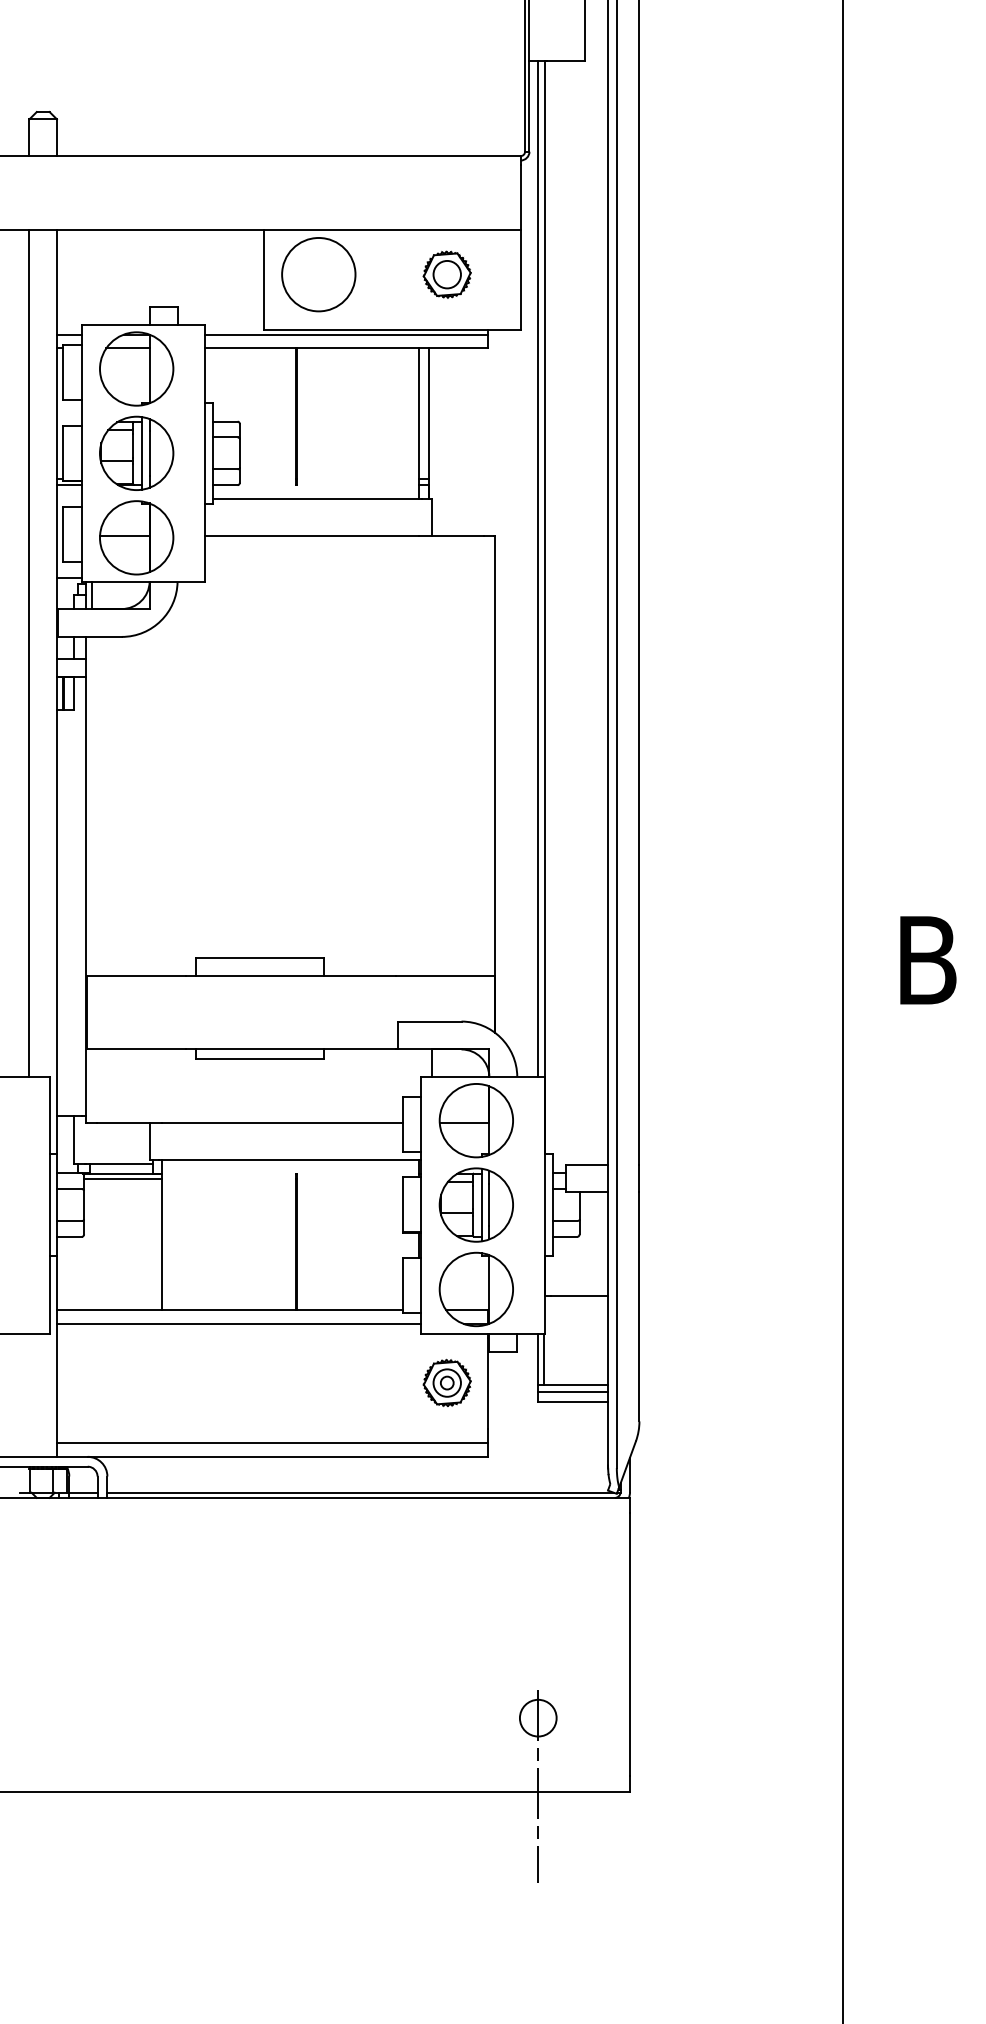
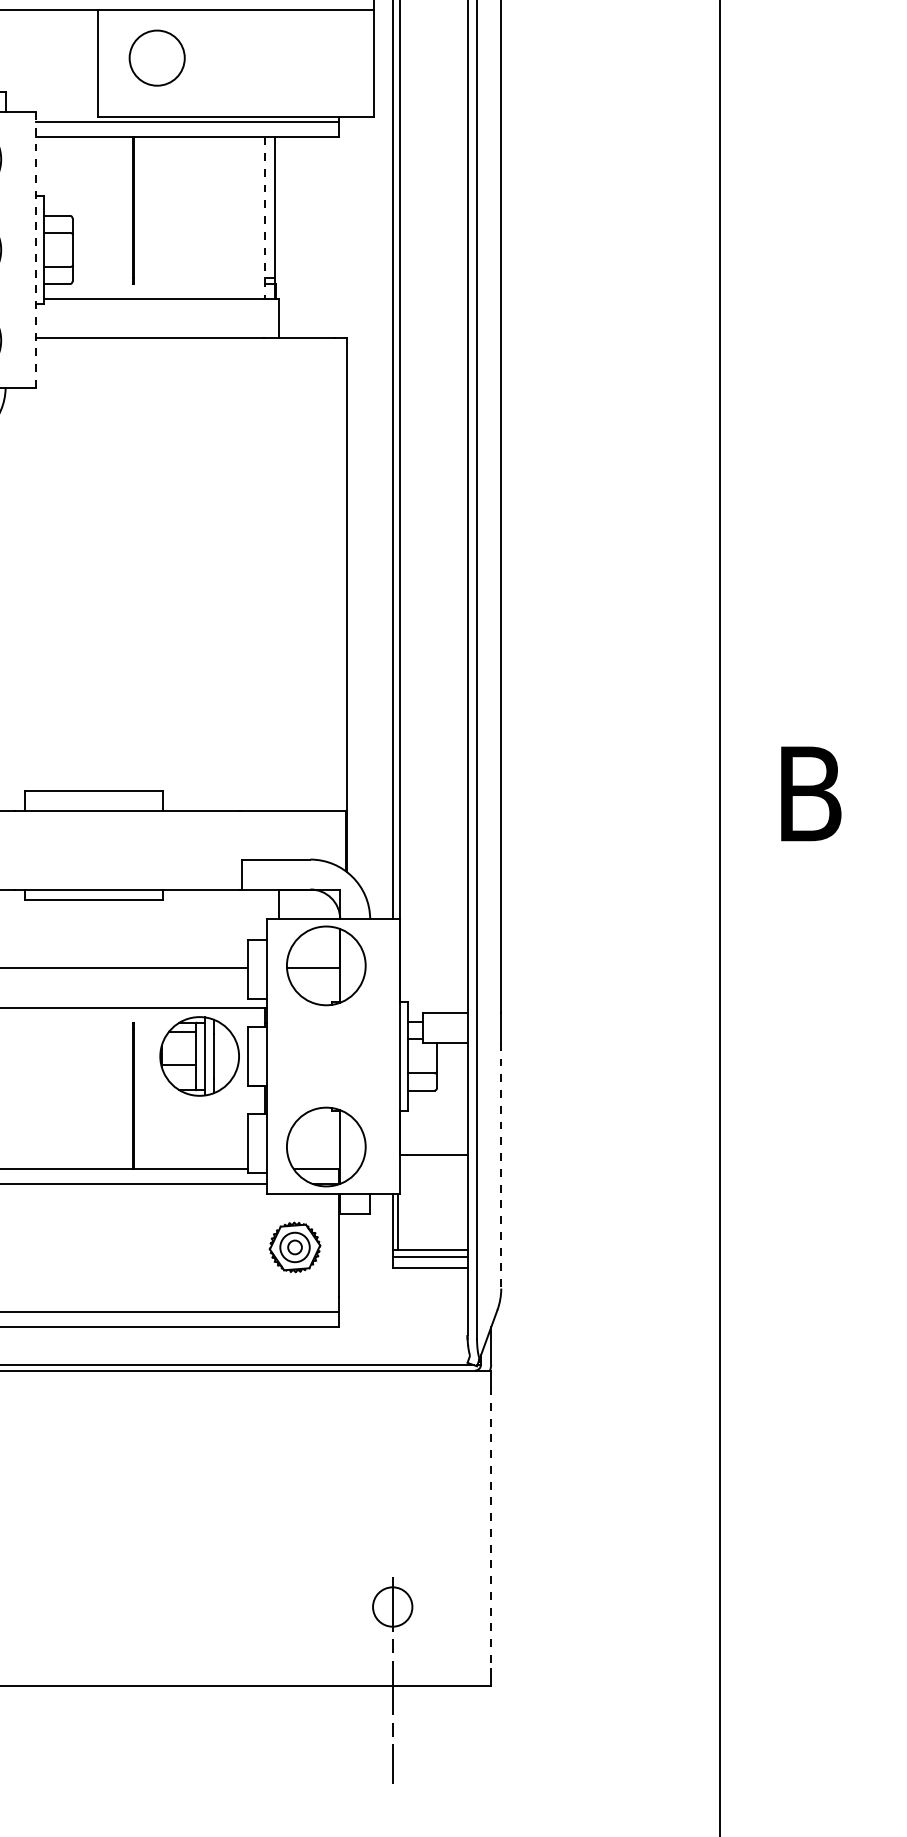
circle: (318, 274) -> (156, 57), size x0.7
part: (446, 274) -> (294, 57), removed
line: (419, 424) -> (265, 218), solid -> dashed
line: (205, 453) -> (35, 250), solid -> dashed
part: (475, 1204) -> (198, 1055), moved
line: (639, 1306) -> (501, 1165), solid -> dashed
line: (630, 1644) -> (491, 1527), solid -> dashed

